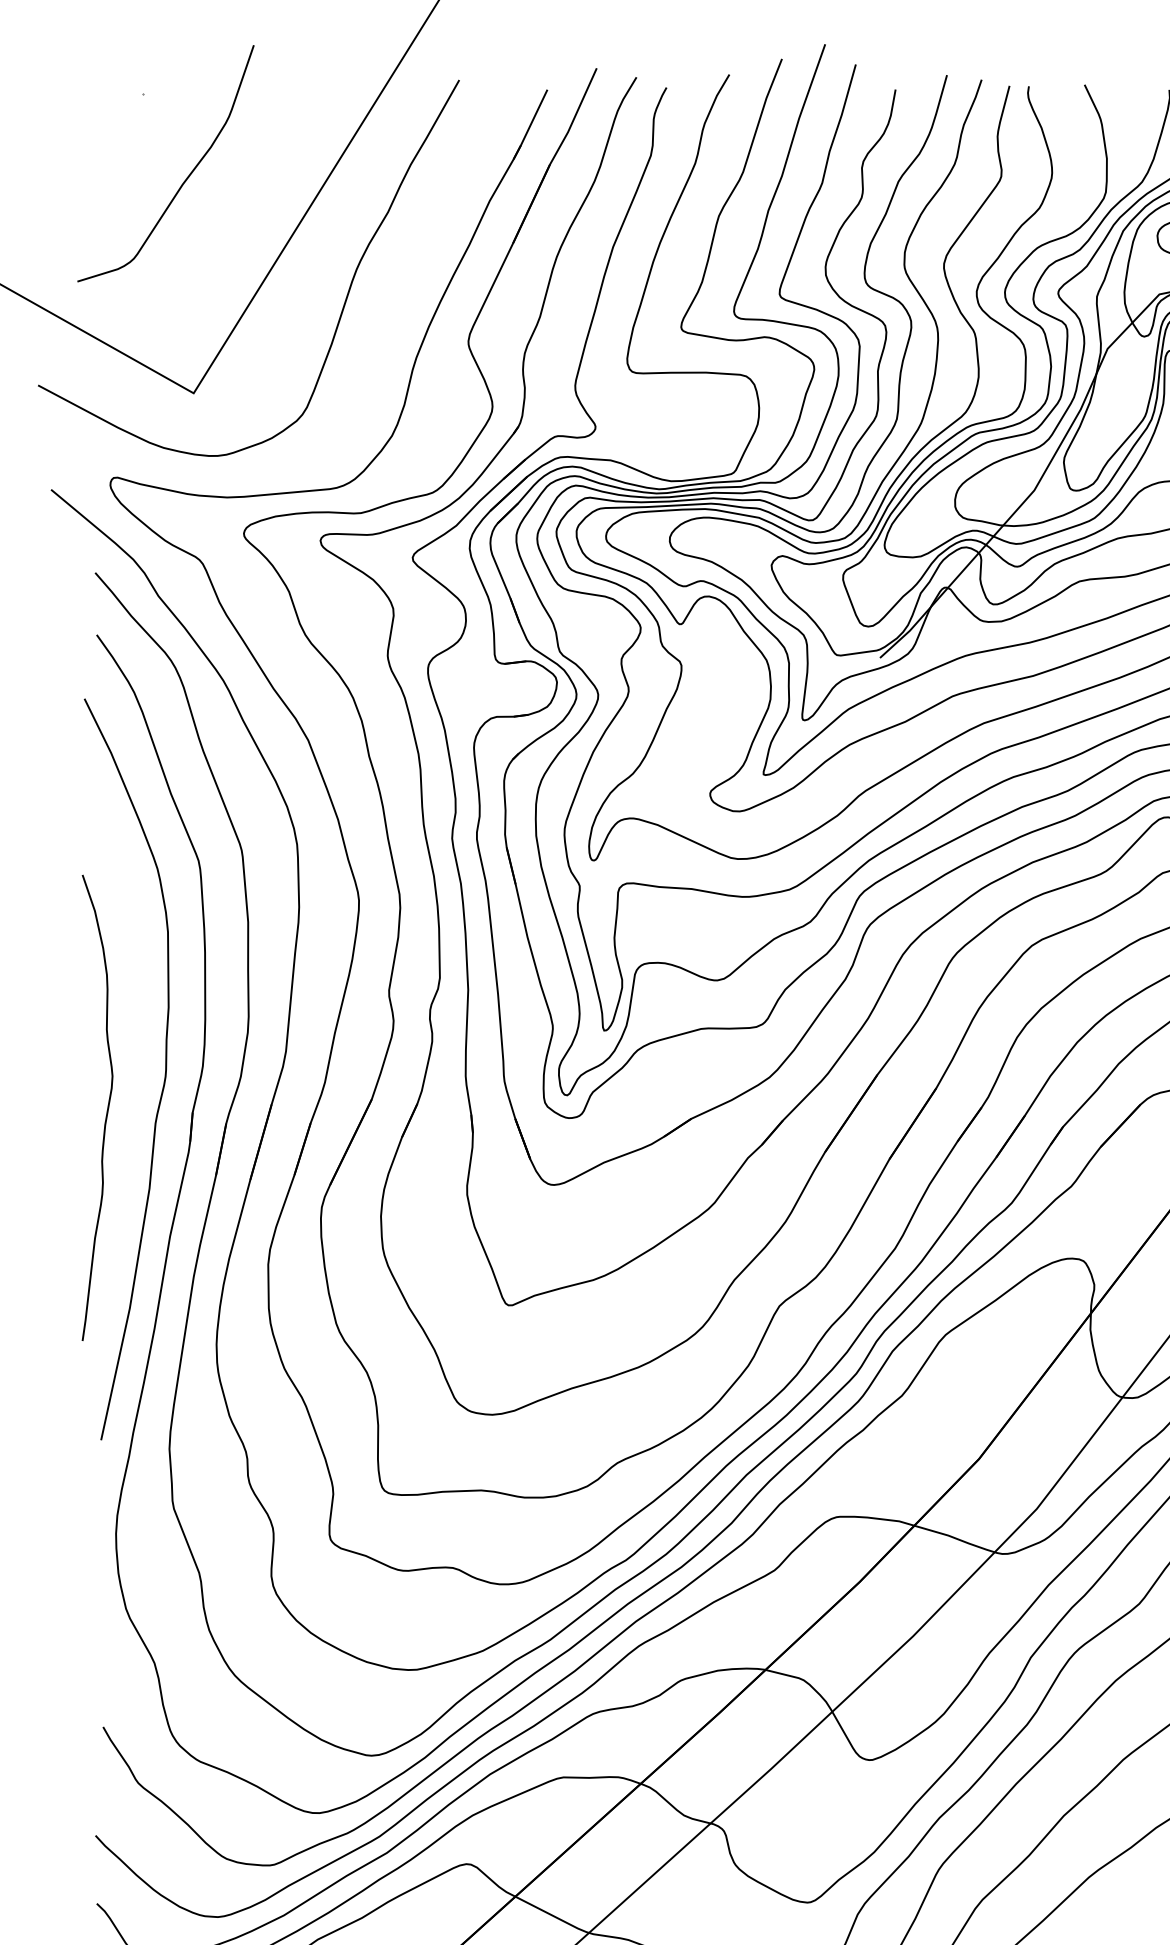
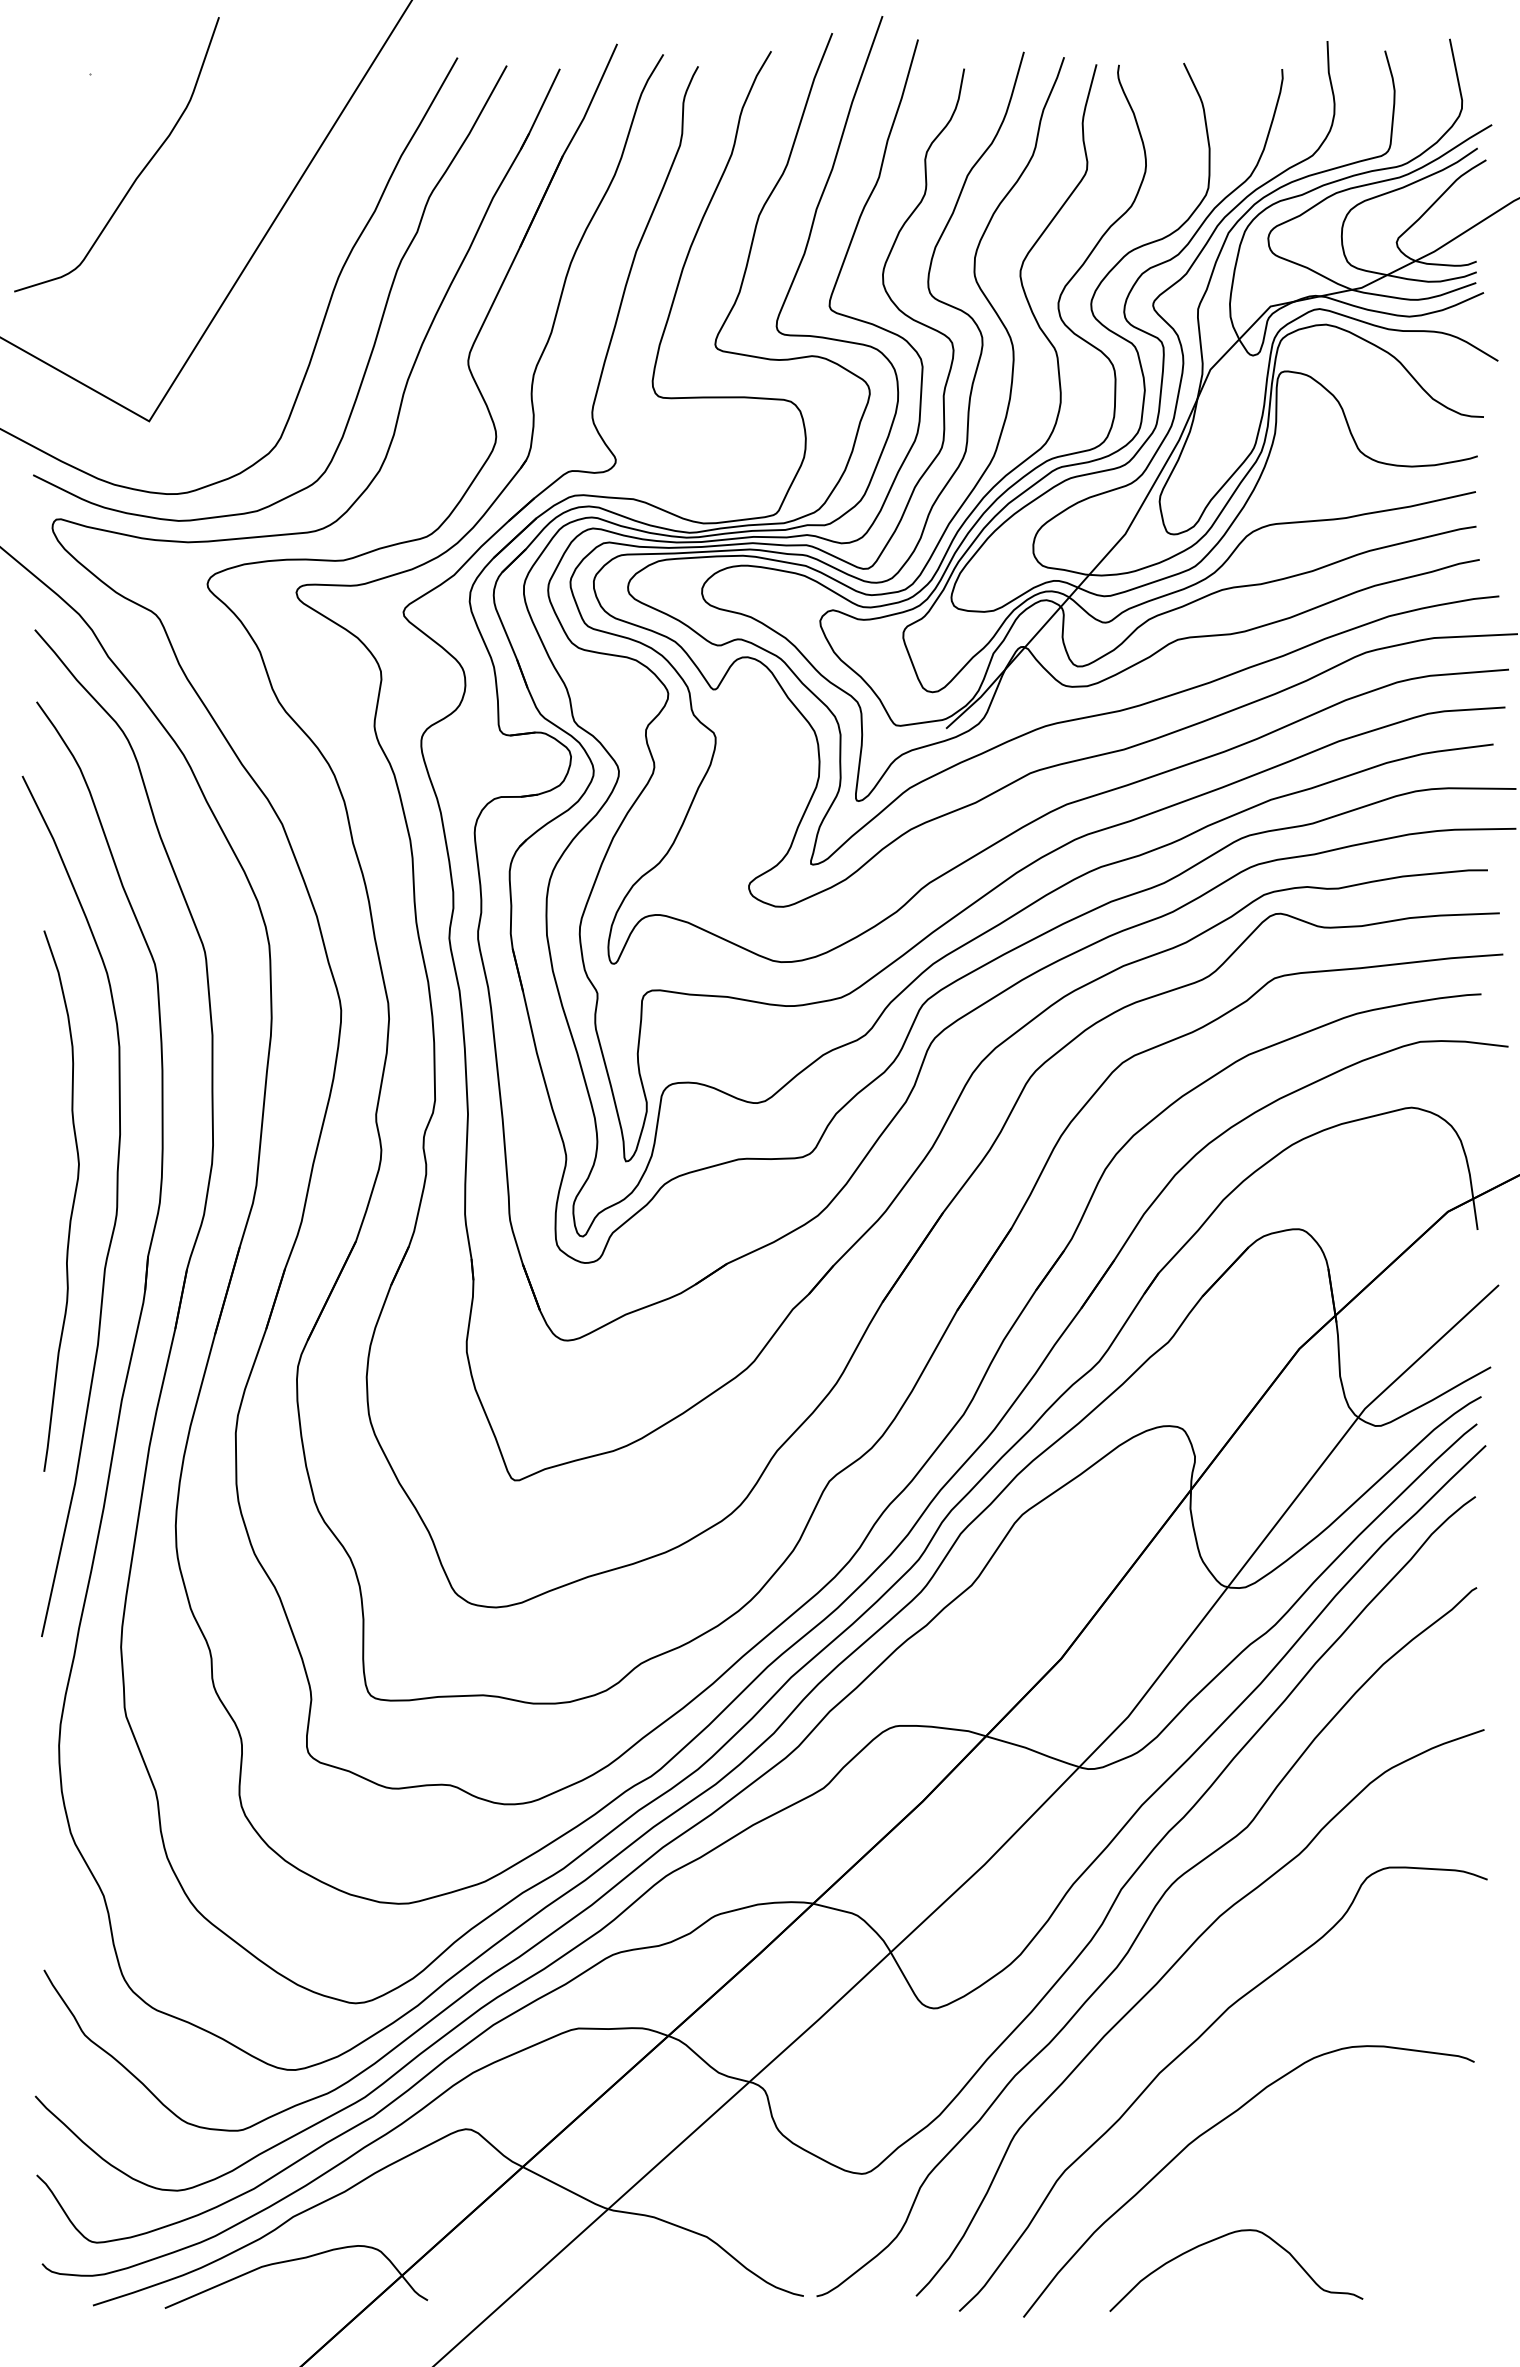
curve: (391, 311) -> (378, 326), added
curve: (106, 1109) -> (72, 1202), moved

